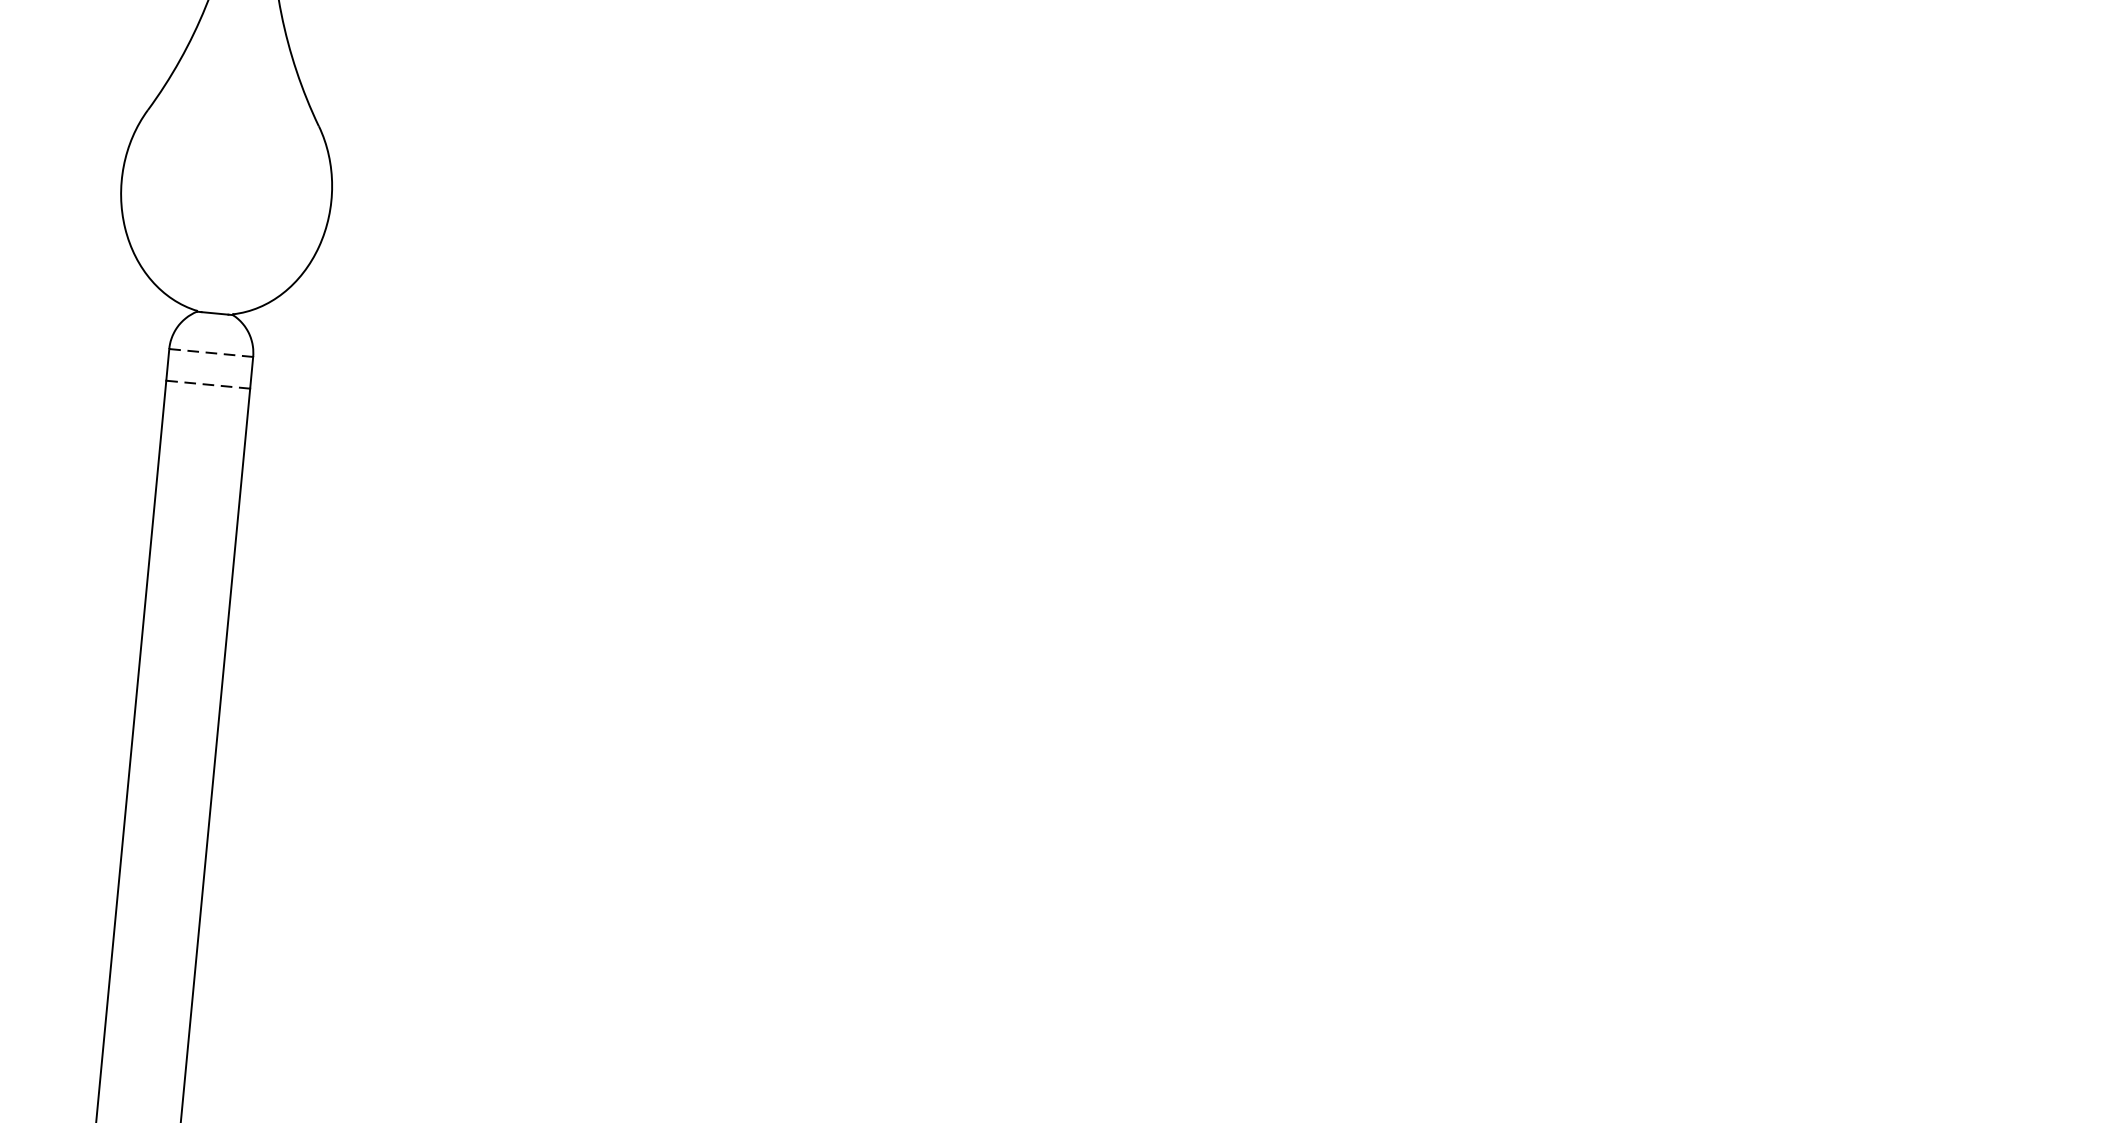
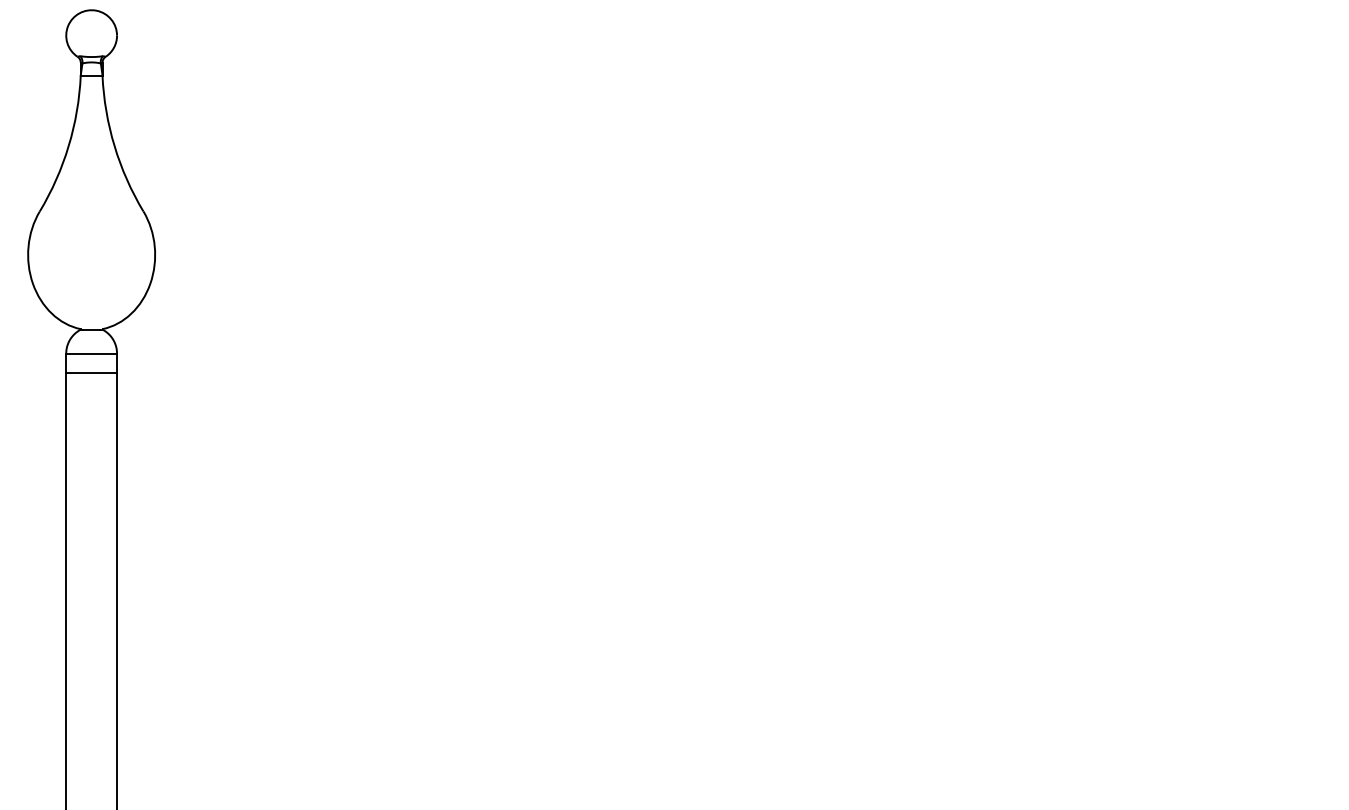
line: (212, 352) -> (92, 353), dashed -> solid
line: (209, 384) -> (92, 372), dashed -> solid

